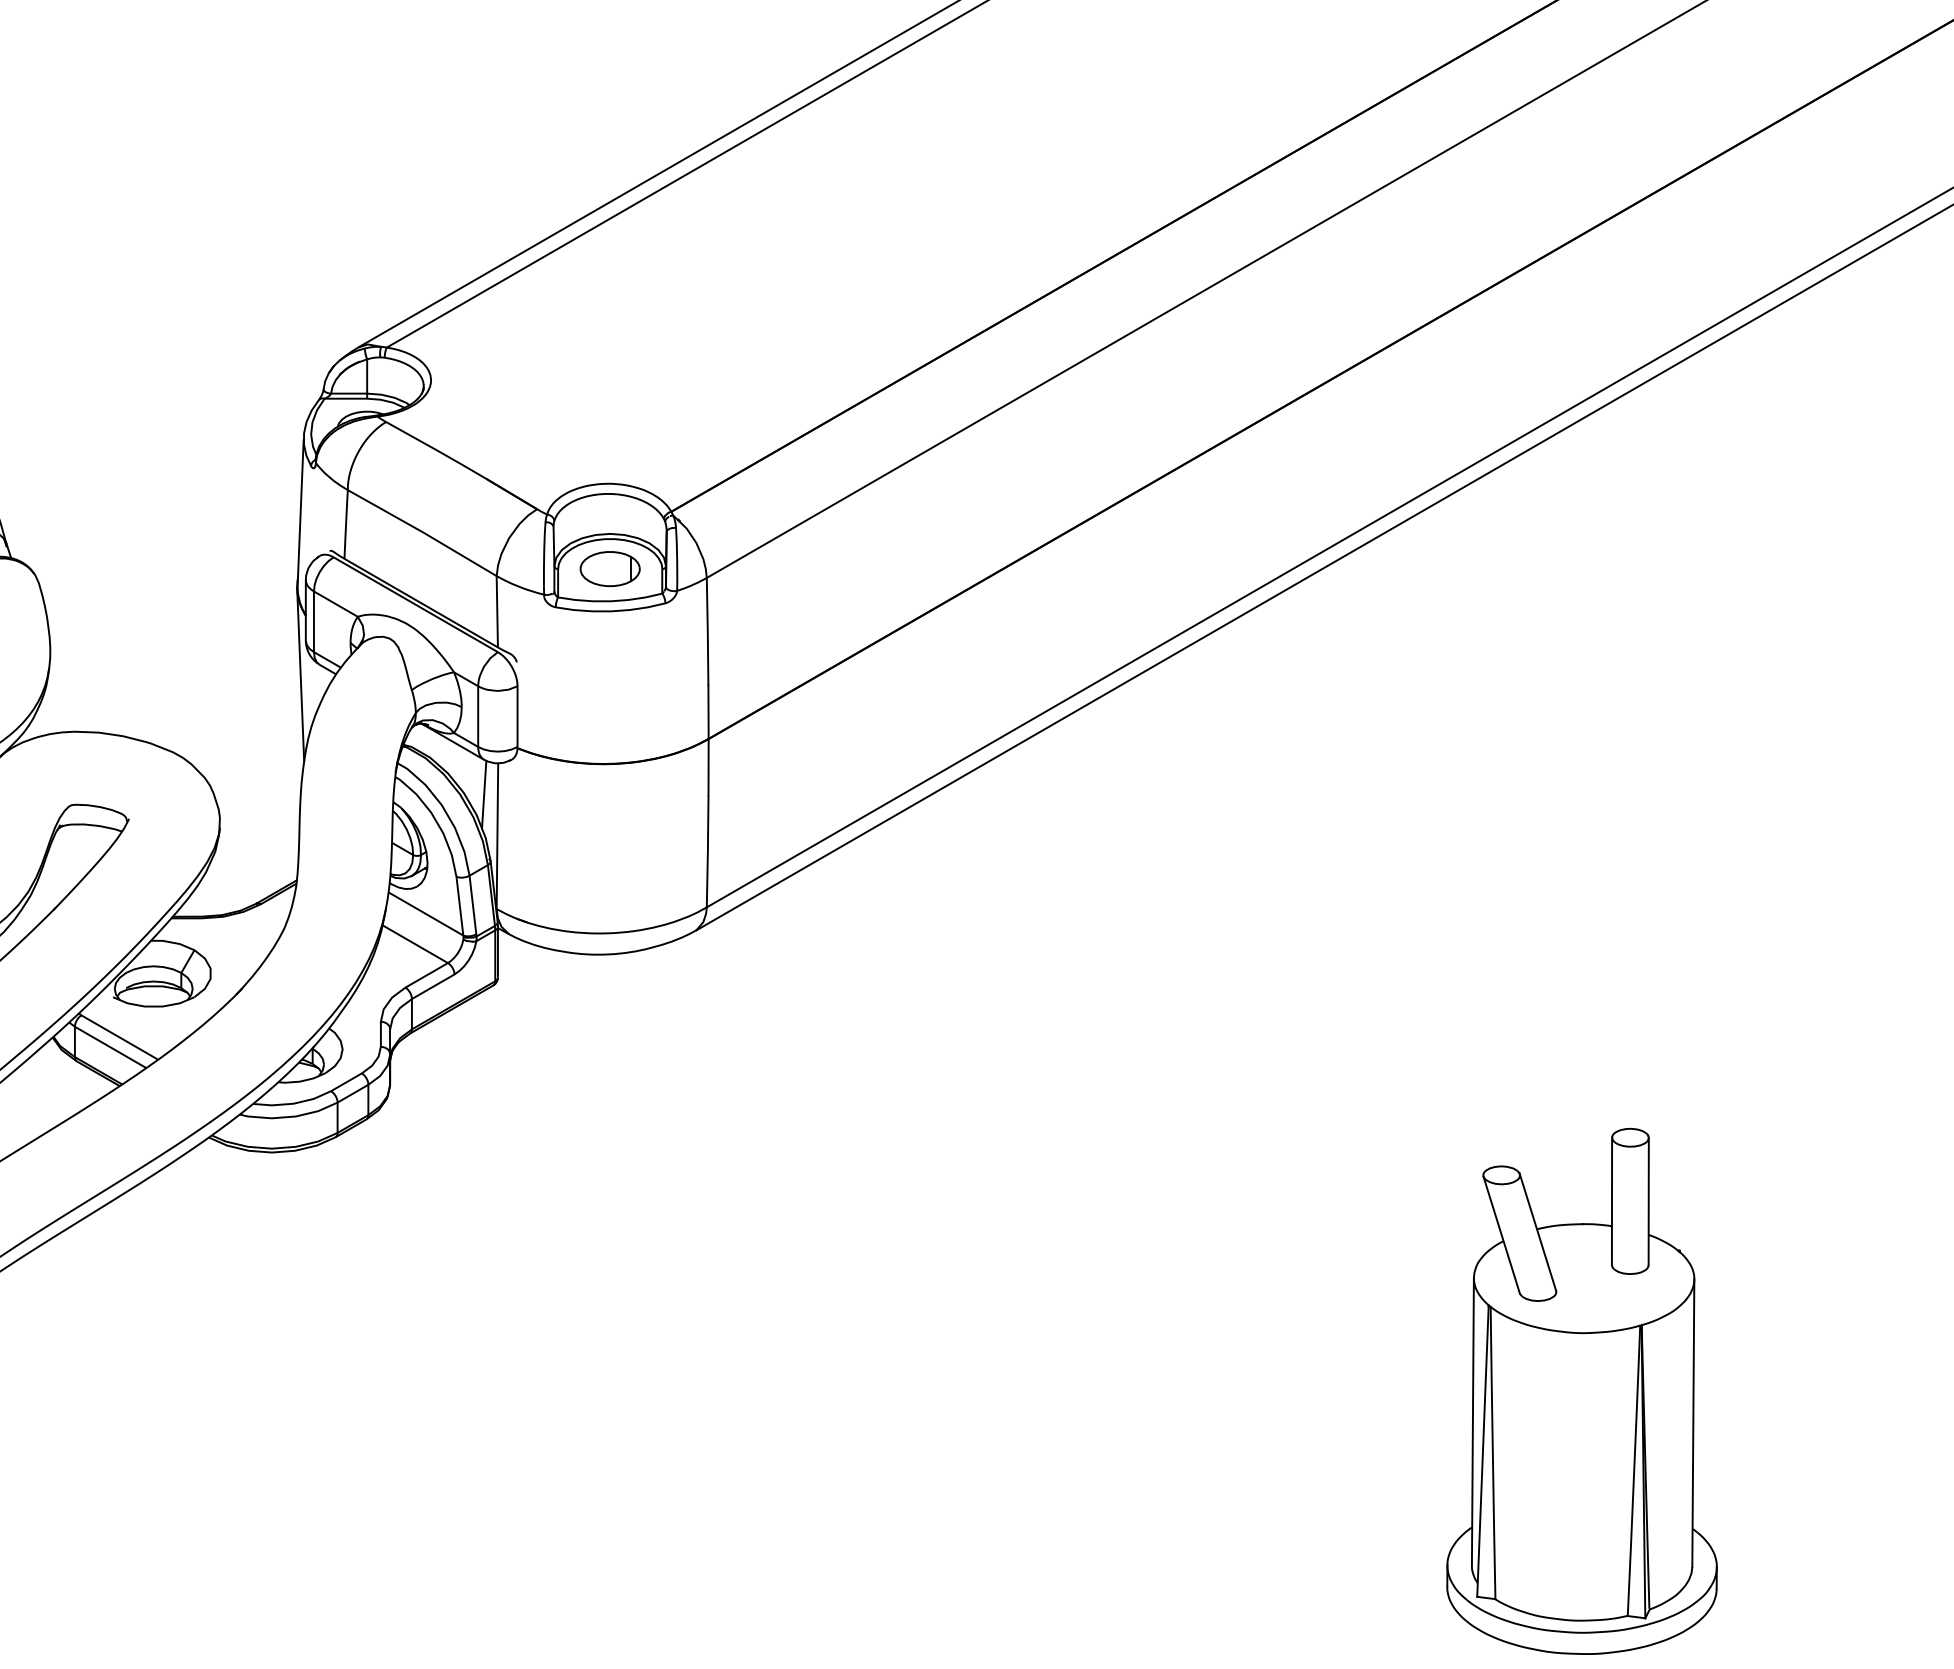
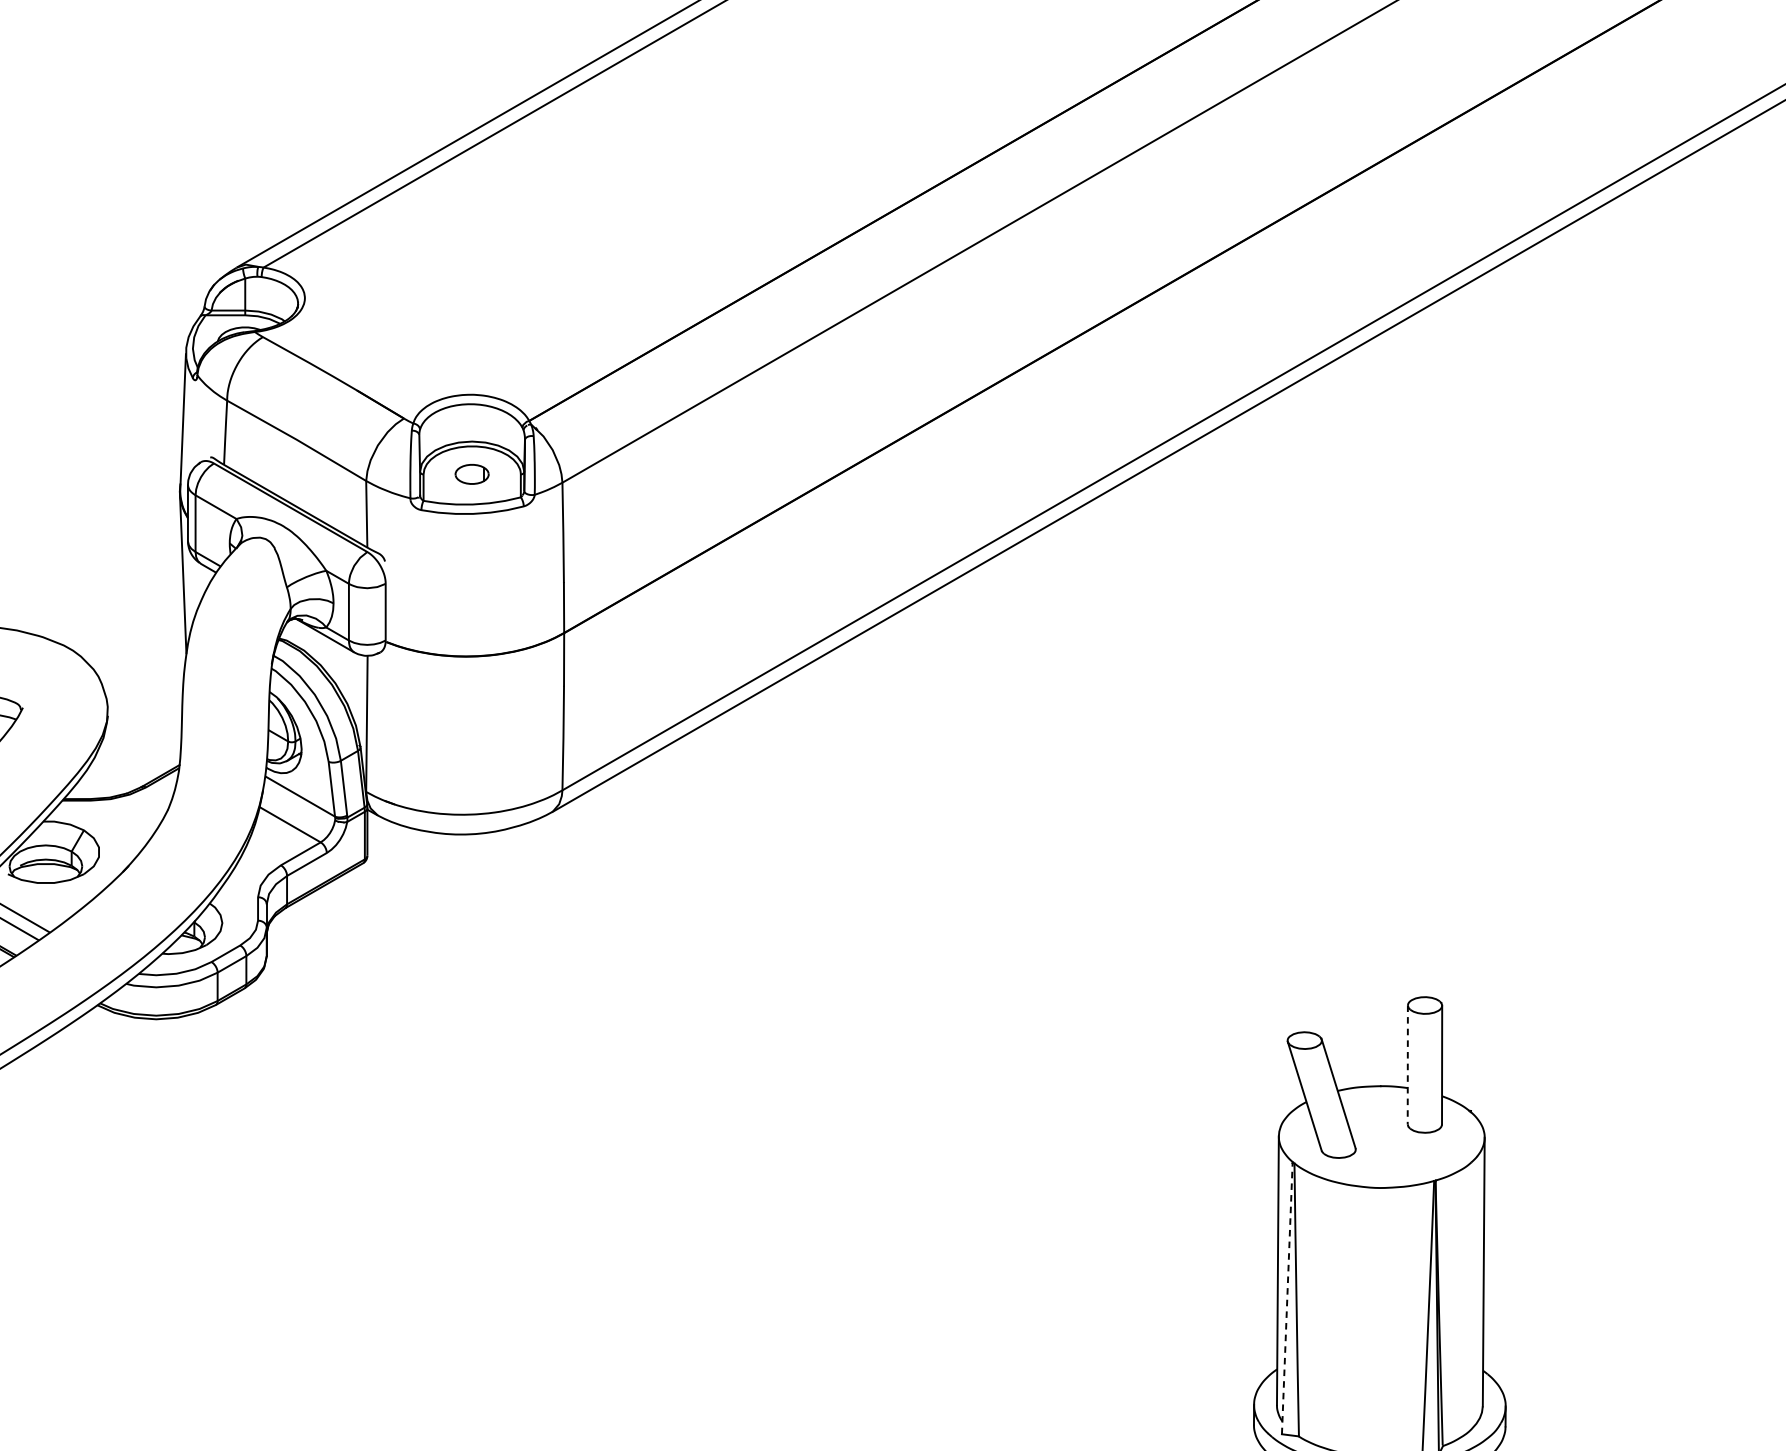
part: (609, 568) -> (471, 473), size x0.6
line: (484, 794) -> (354, 684), removed
line: (1612, 1201) -> (1408, 1065), solid -> dashed
line: (1482, 1451) -> (1286, 1298), solid -> dashed

